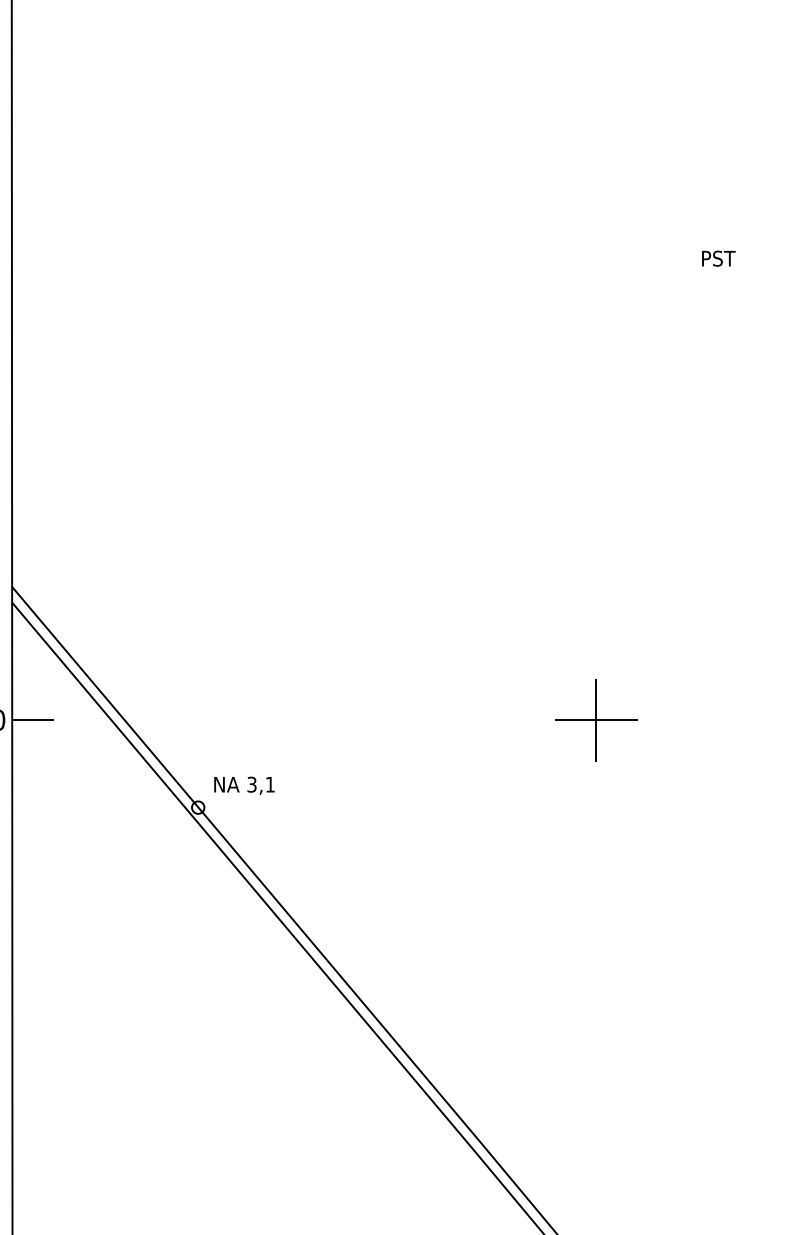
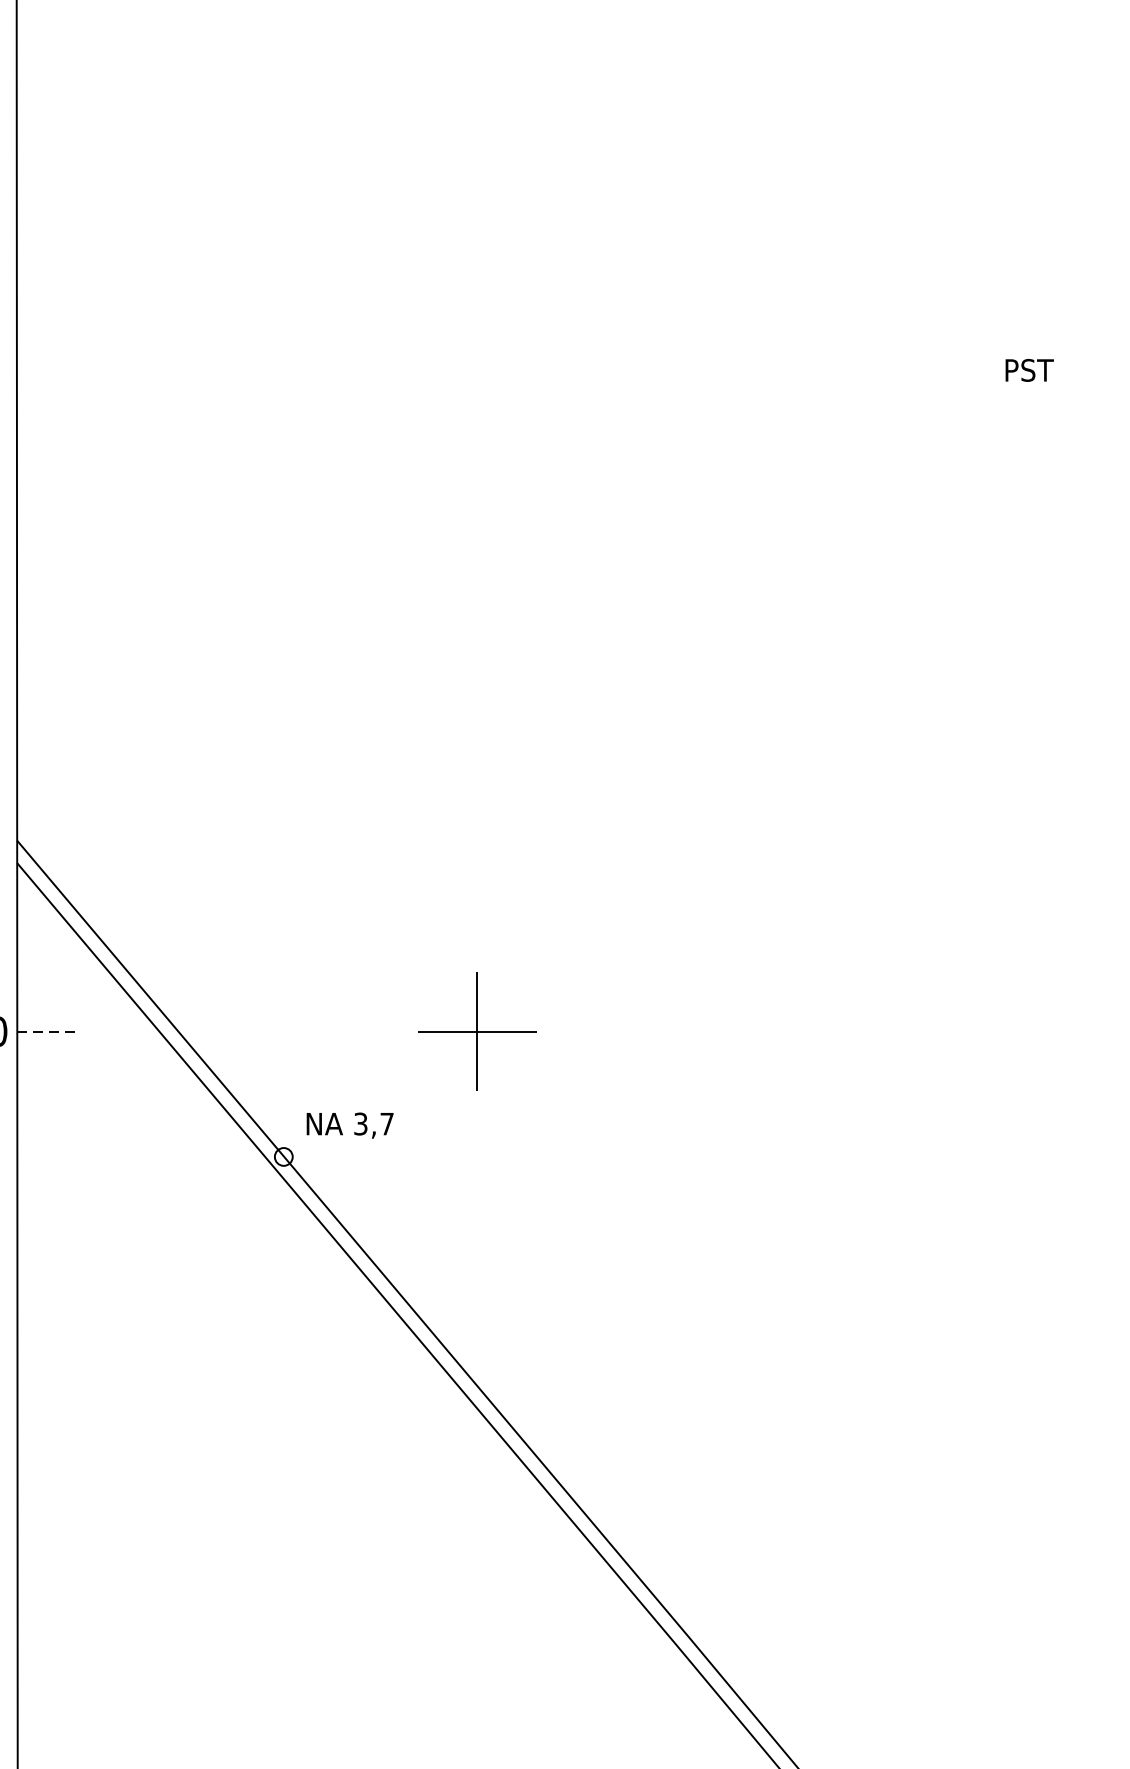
line: (32, 720) -> (46, 1032), solid -> dashed
part: (596, 720) -> (477, 1032), moved
text: (269, 784) -> (385, 1123), 3,1 -> 3,7

